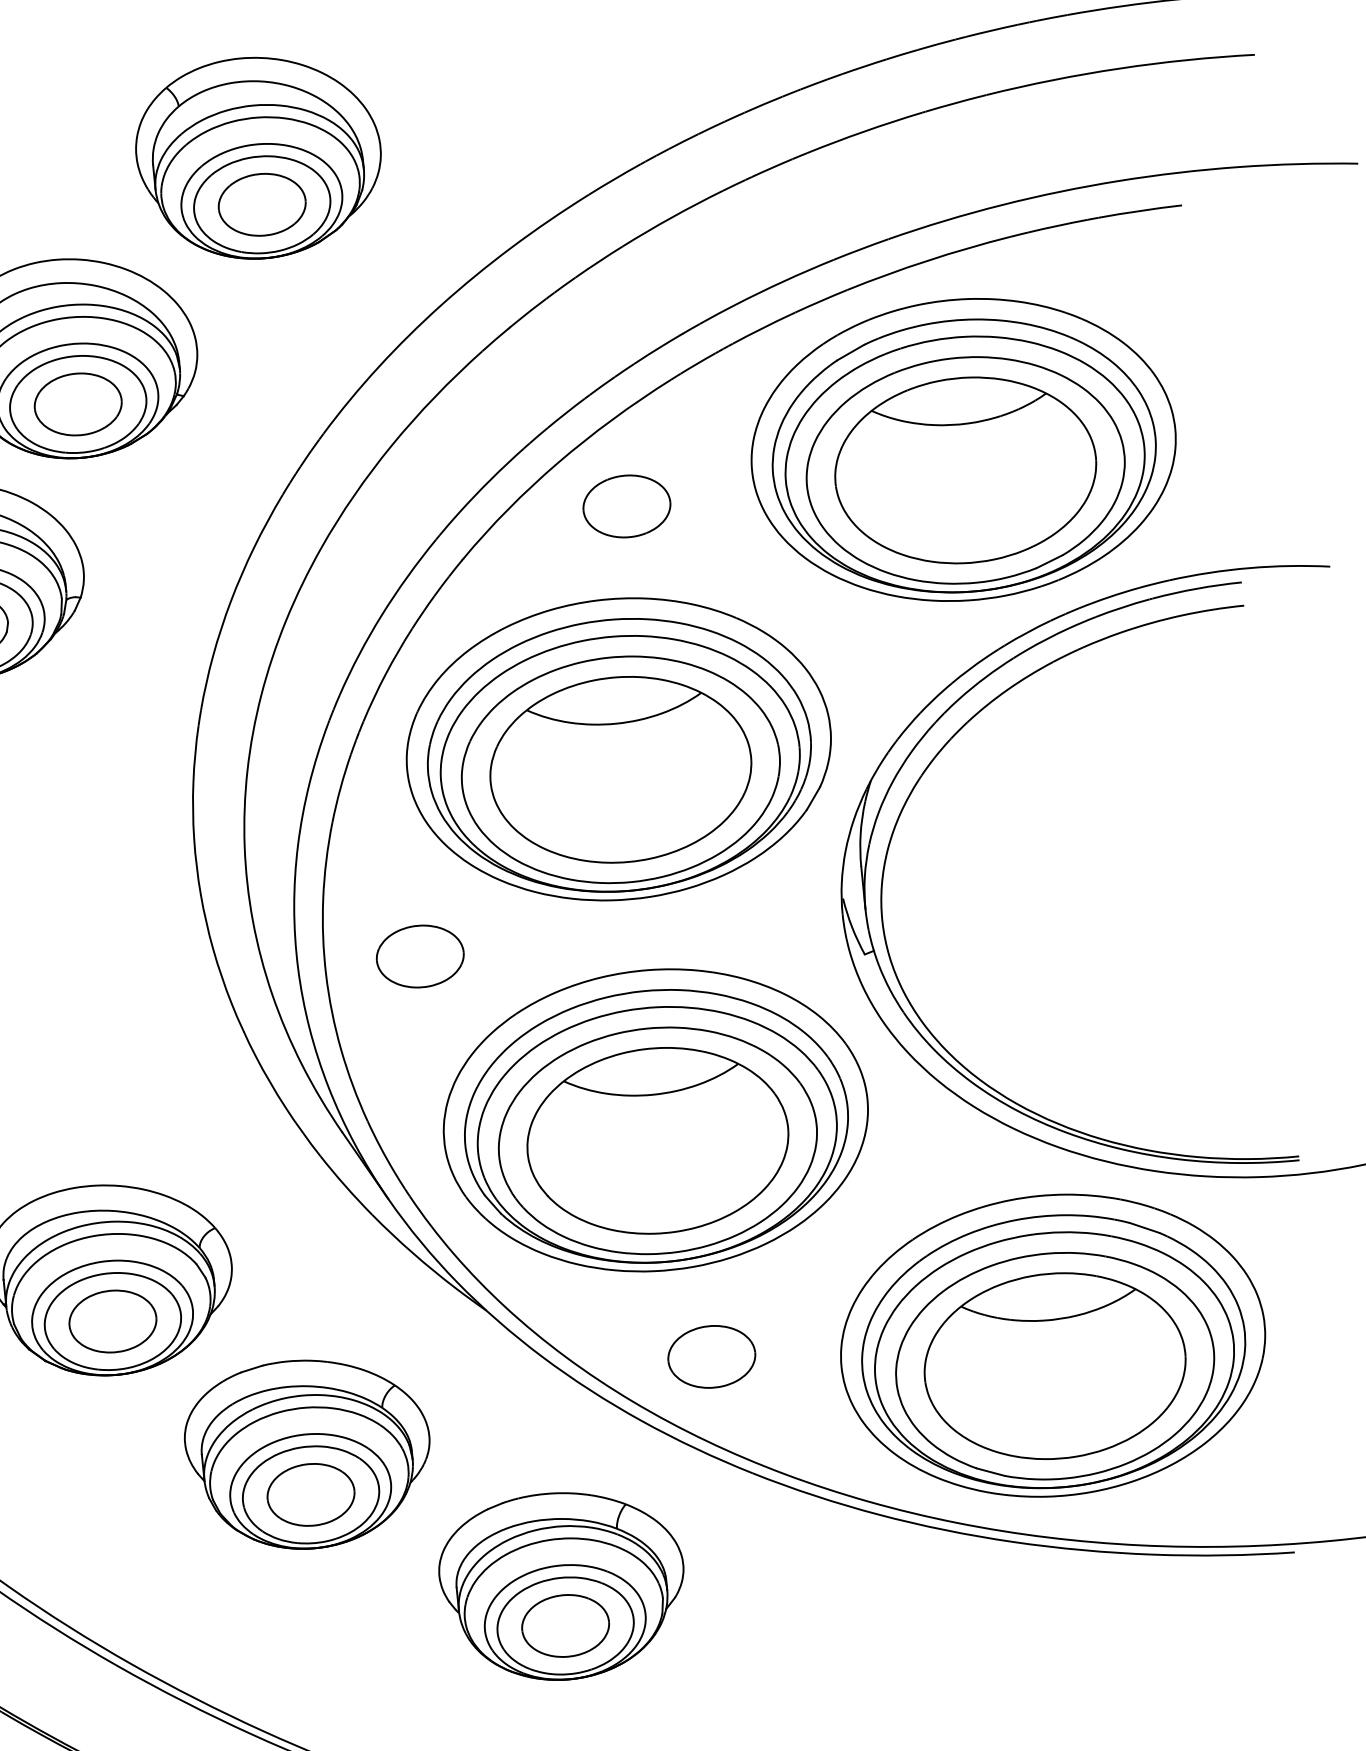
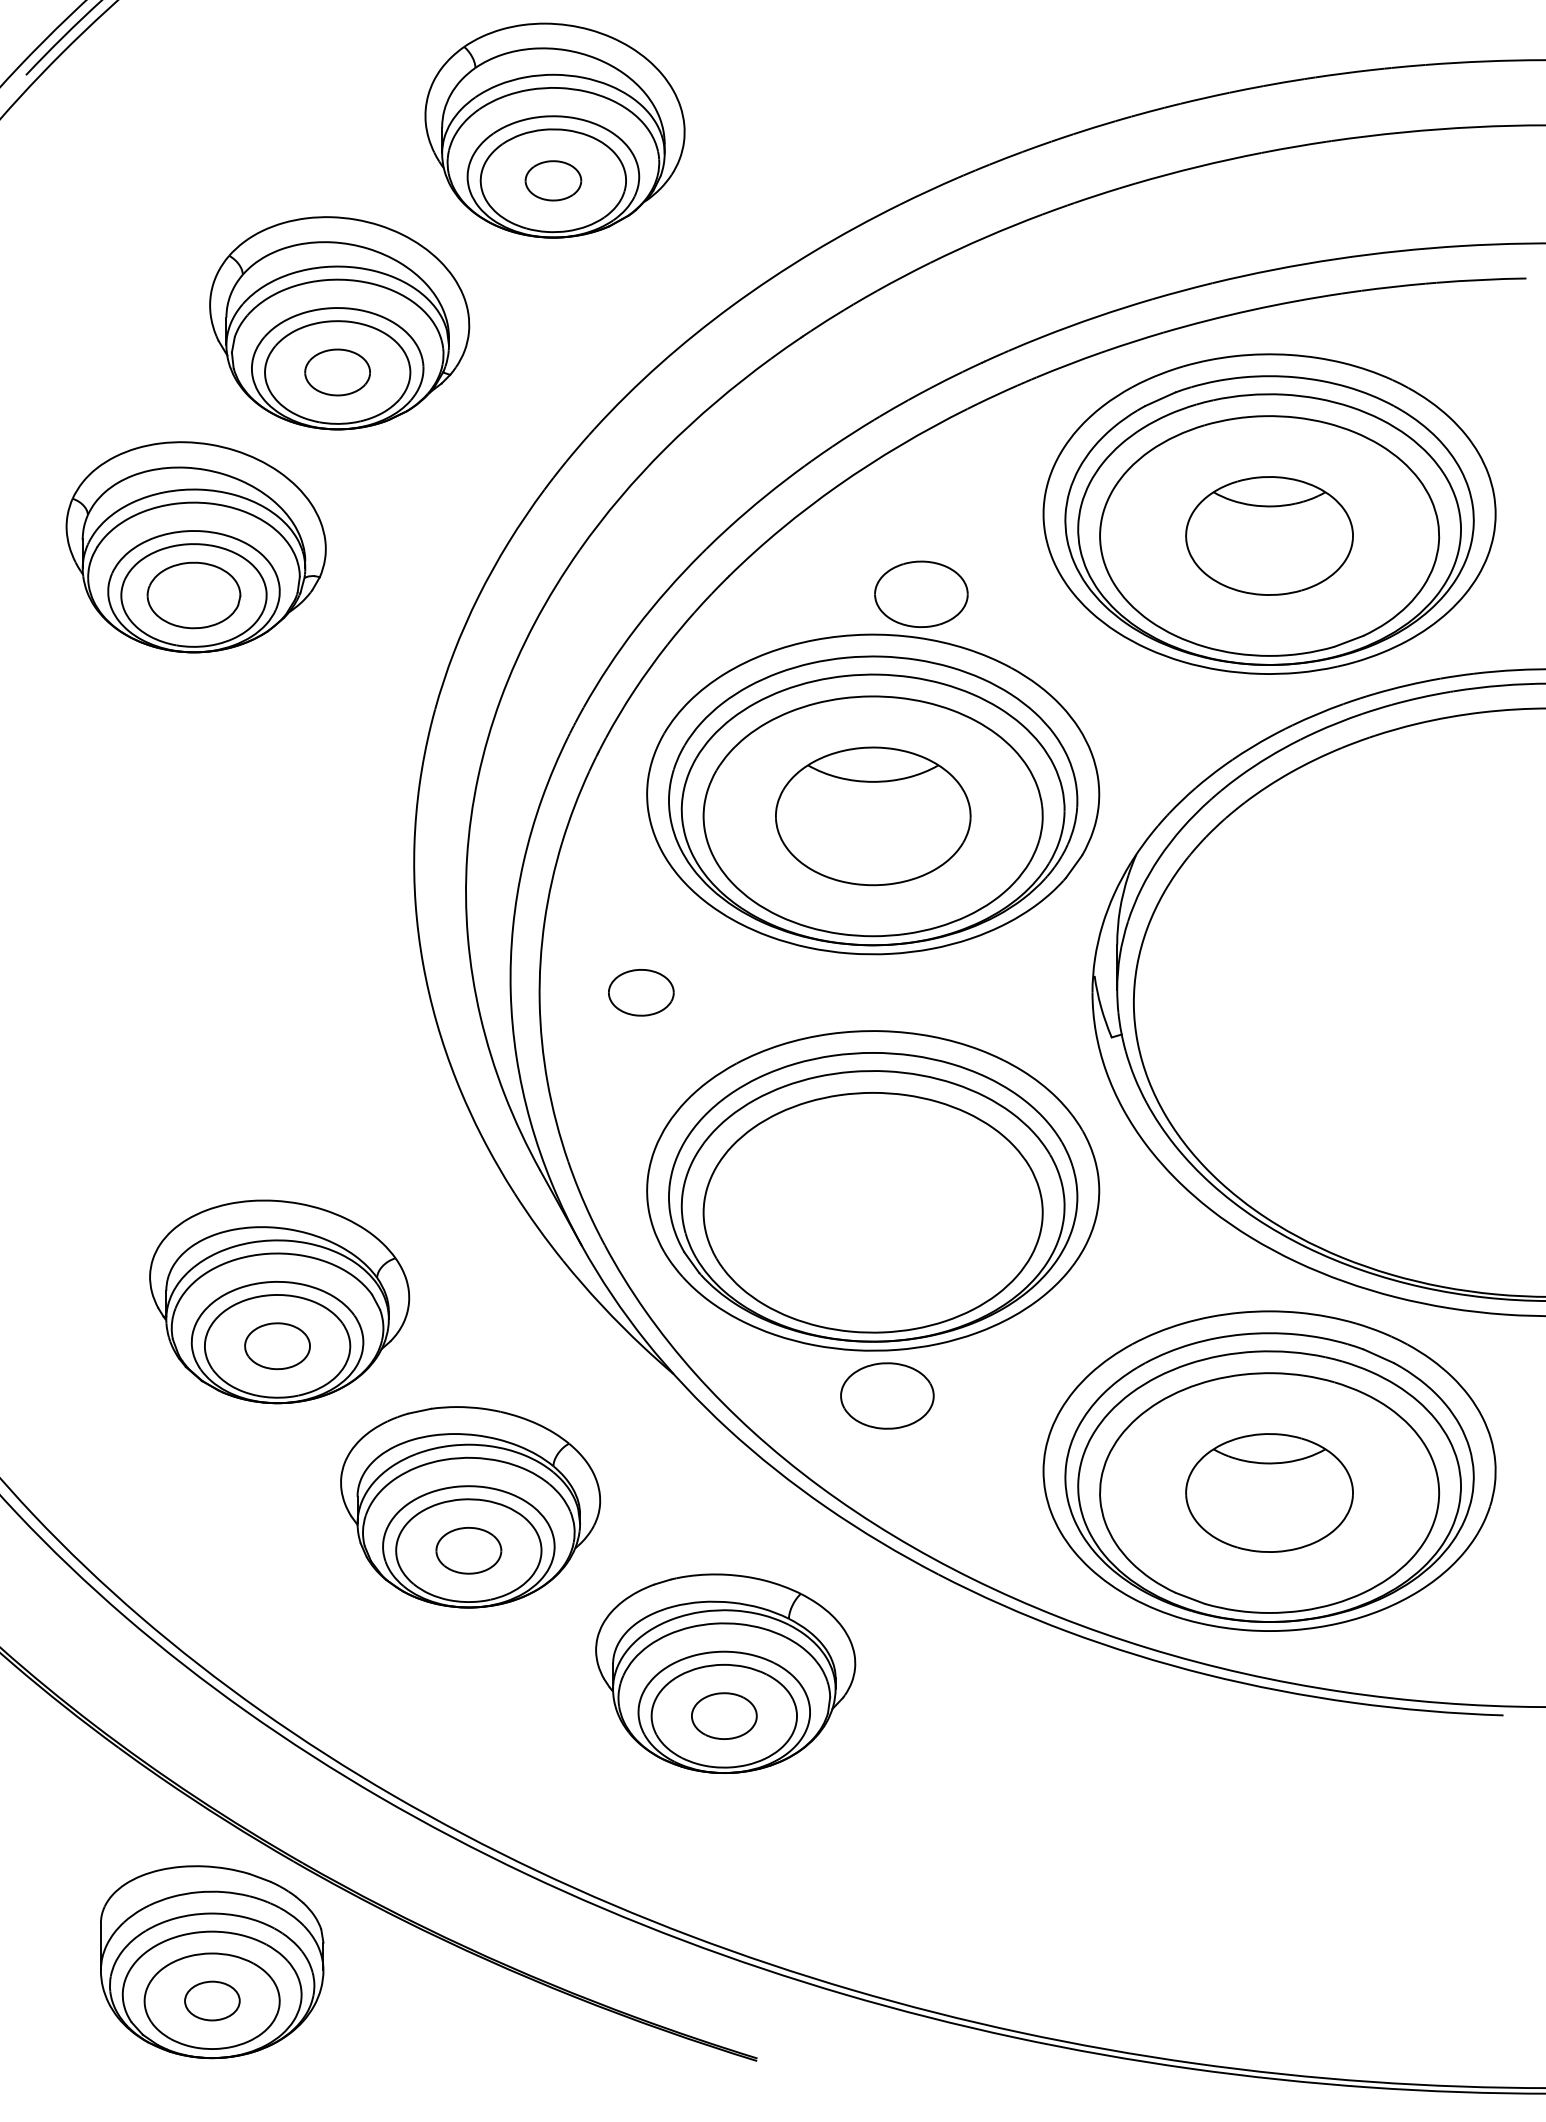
part: (262, 204) -> (553, 180), size x0.6
part: (78, 404) -> (337, 372), size x0.7
part: (965, 469) -> (1269, 535), size x0.6
part: (626, 505) -> (921, 593), moved
part: (621, 769) -> (873, 816), size x0.7
part: (420, 956) -> (641, 992), size x0.7
part: (658, 1140) -> (873, 1212), removed
part: (112, 1320) -> (277, 1345), size x0.7
part: (711, 1356) -> (887, 1395), moved
part: (1054, 1365) -> (1269, 1492), size x0.6
part: (310, 1494) -> (468, 1550), size x0.7
part: (565, 1625) -> (724, 1715), size x0.7

